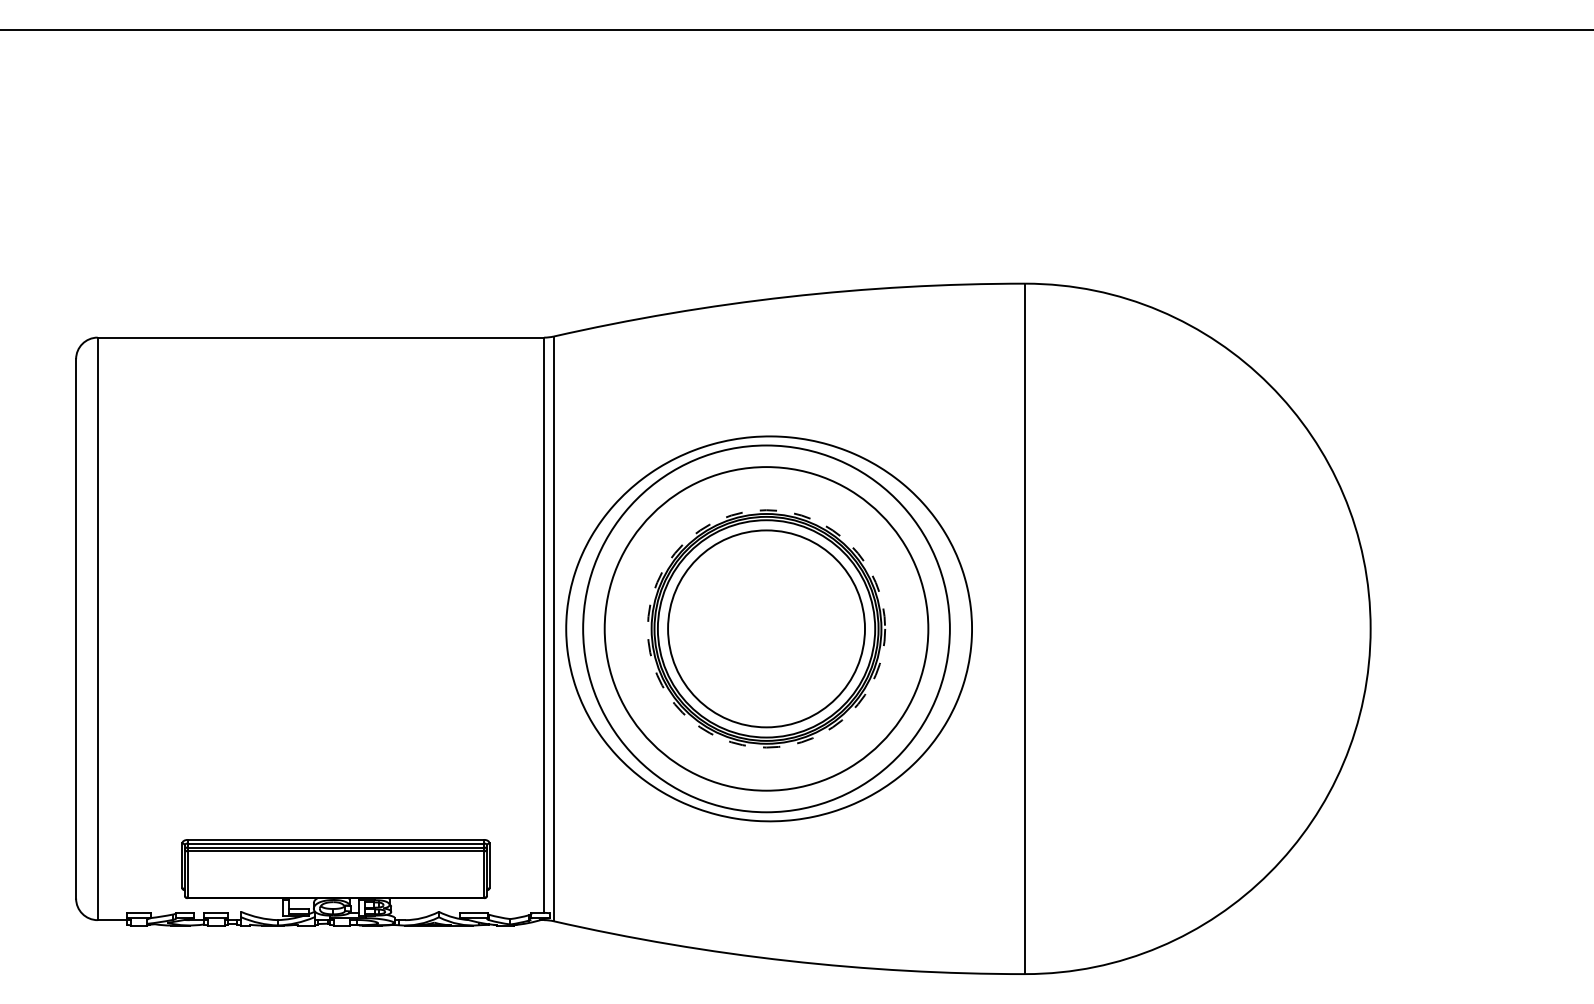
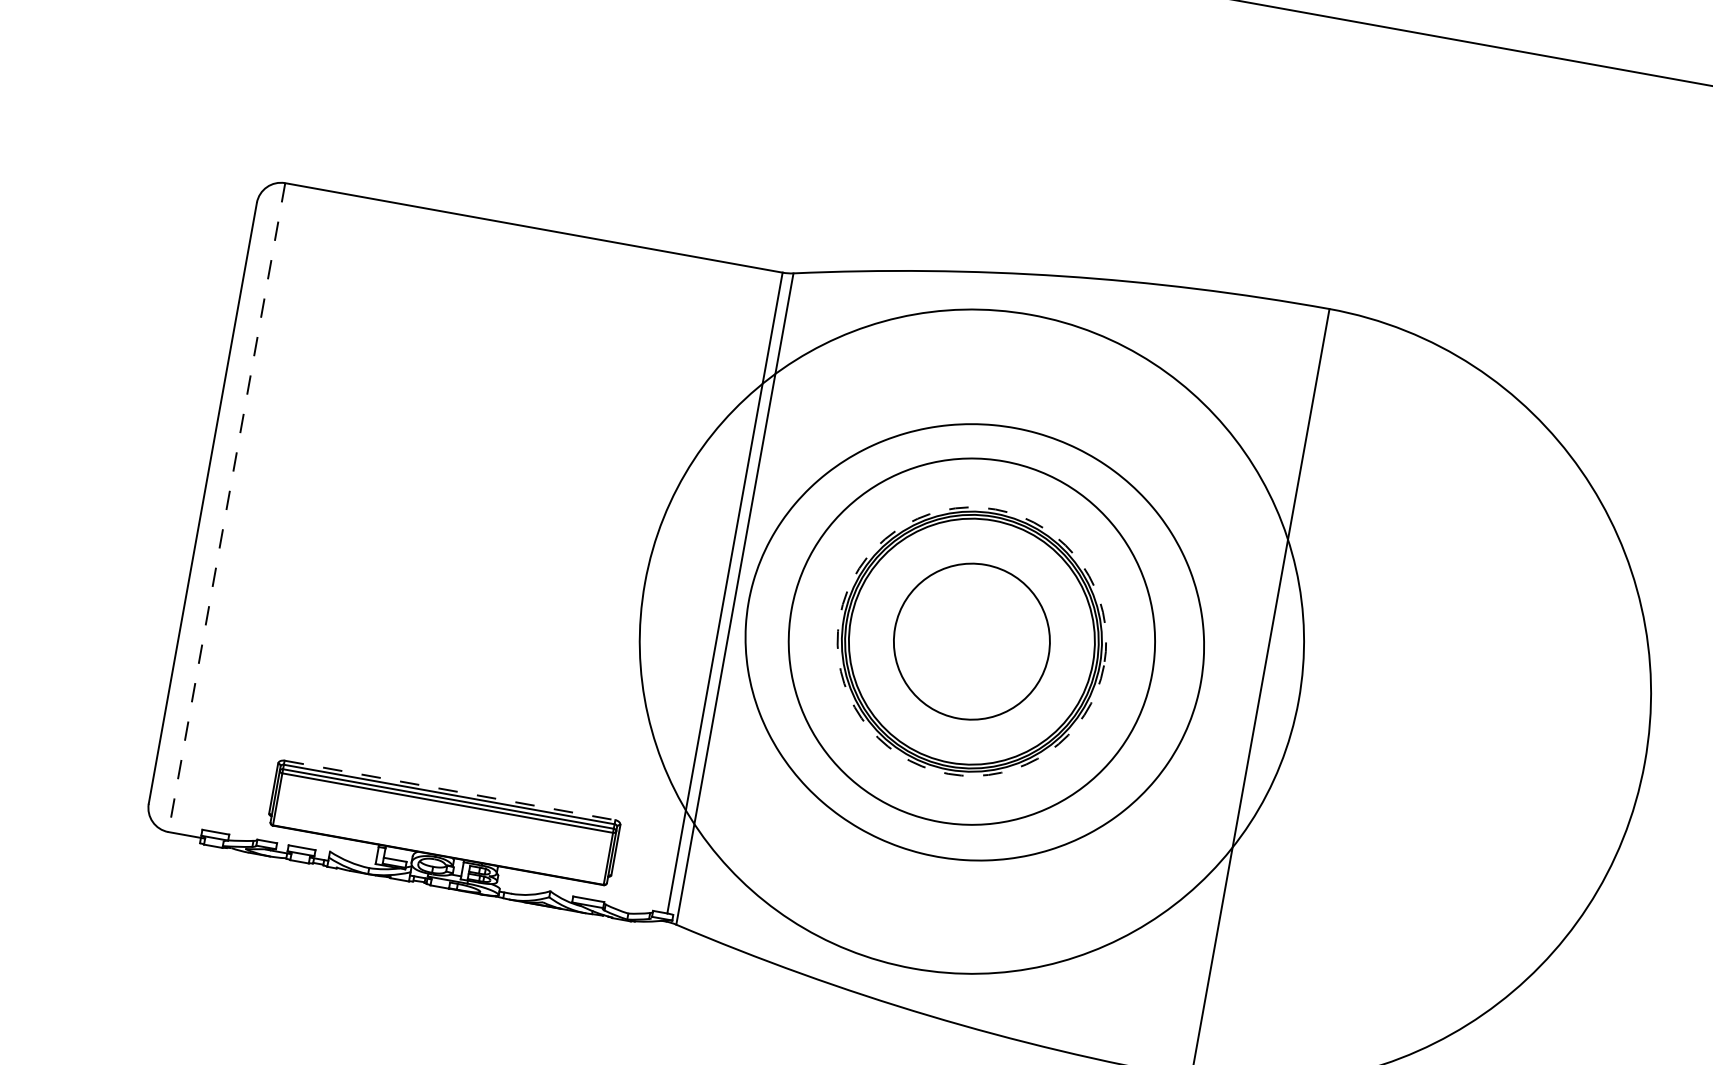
circle: (766, 628) -> (971, 641), size x0.7
circle: (766, 628) -> (971, 641), size x1.6
line: (97, 629) -> (226, 508), solid -> dashed
line: (336, 839) -> (450, 790), solid -> dashed

